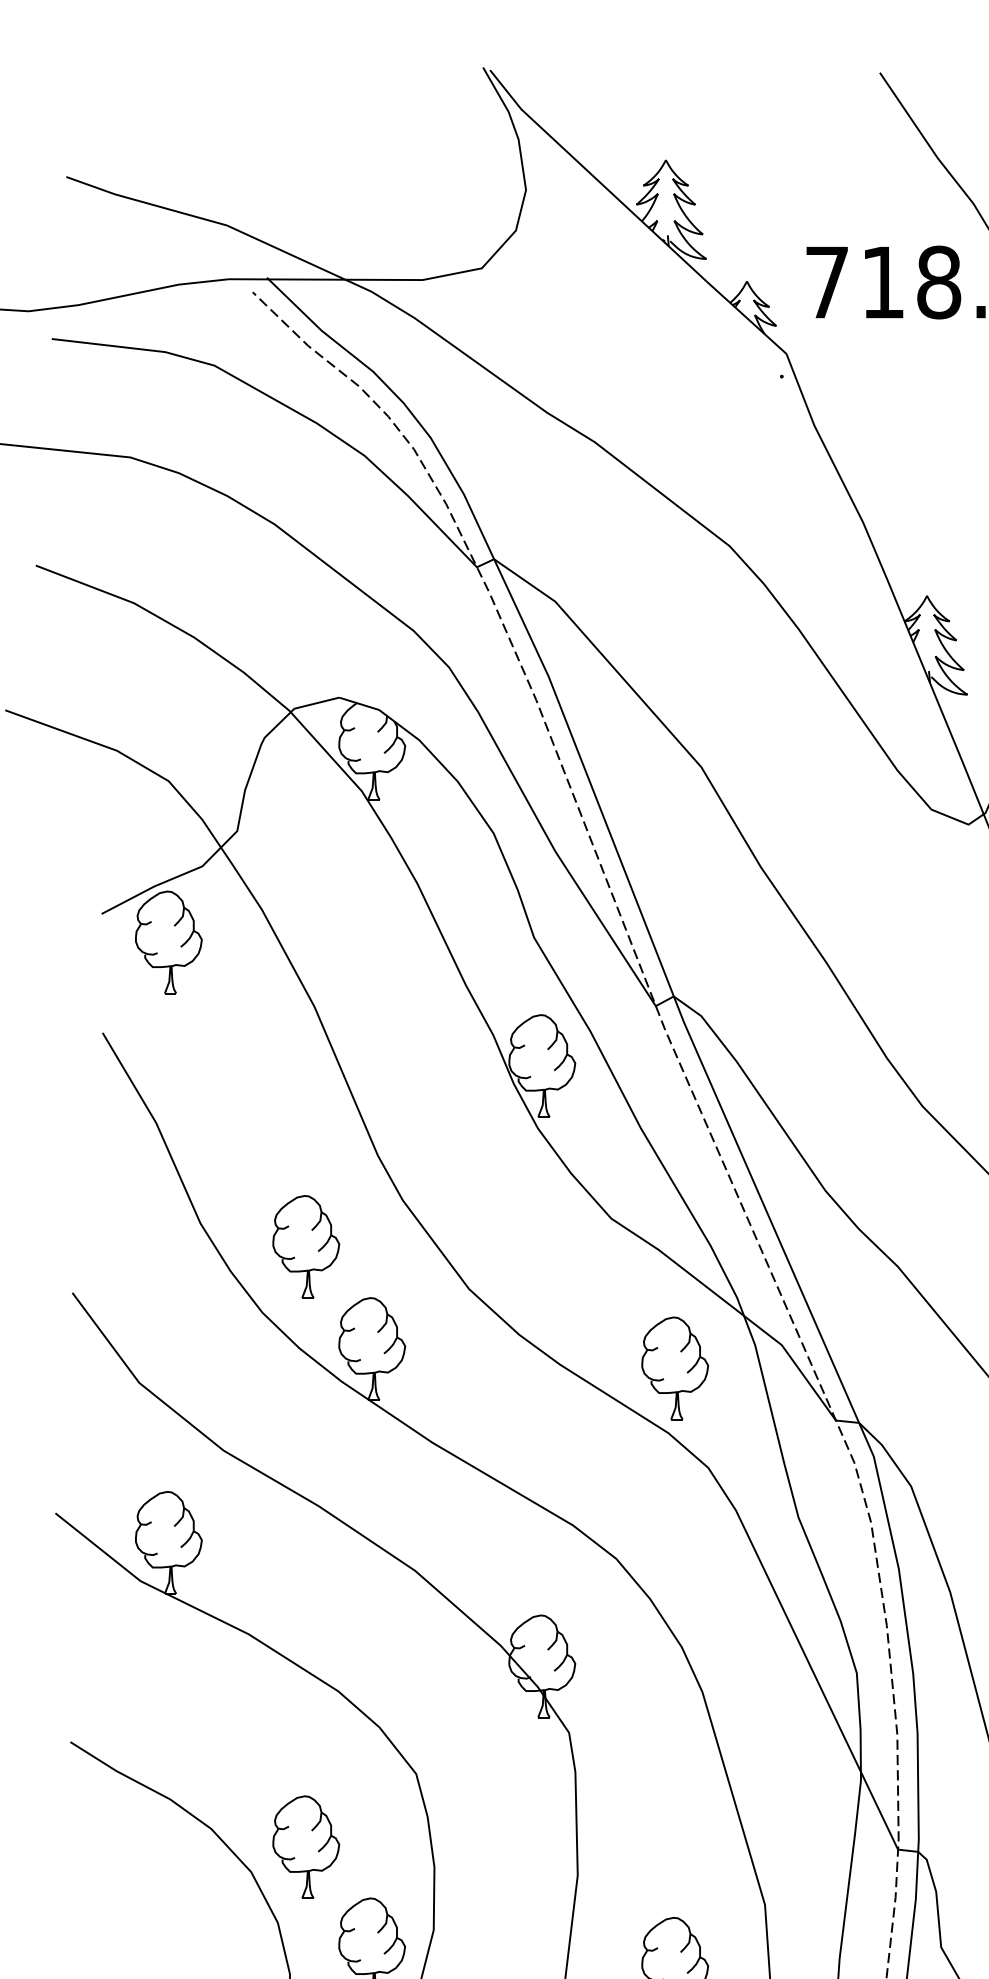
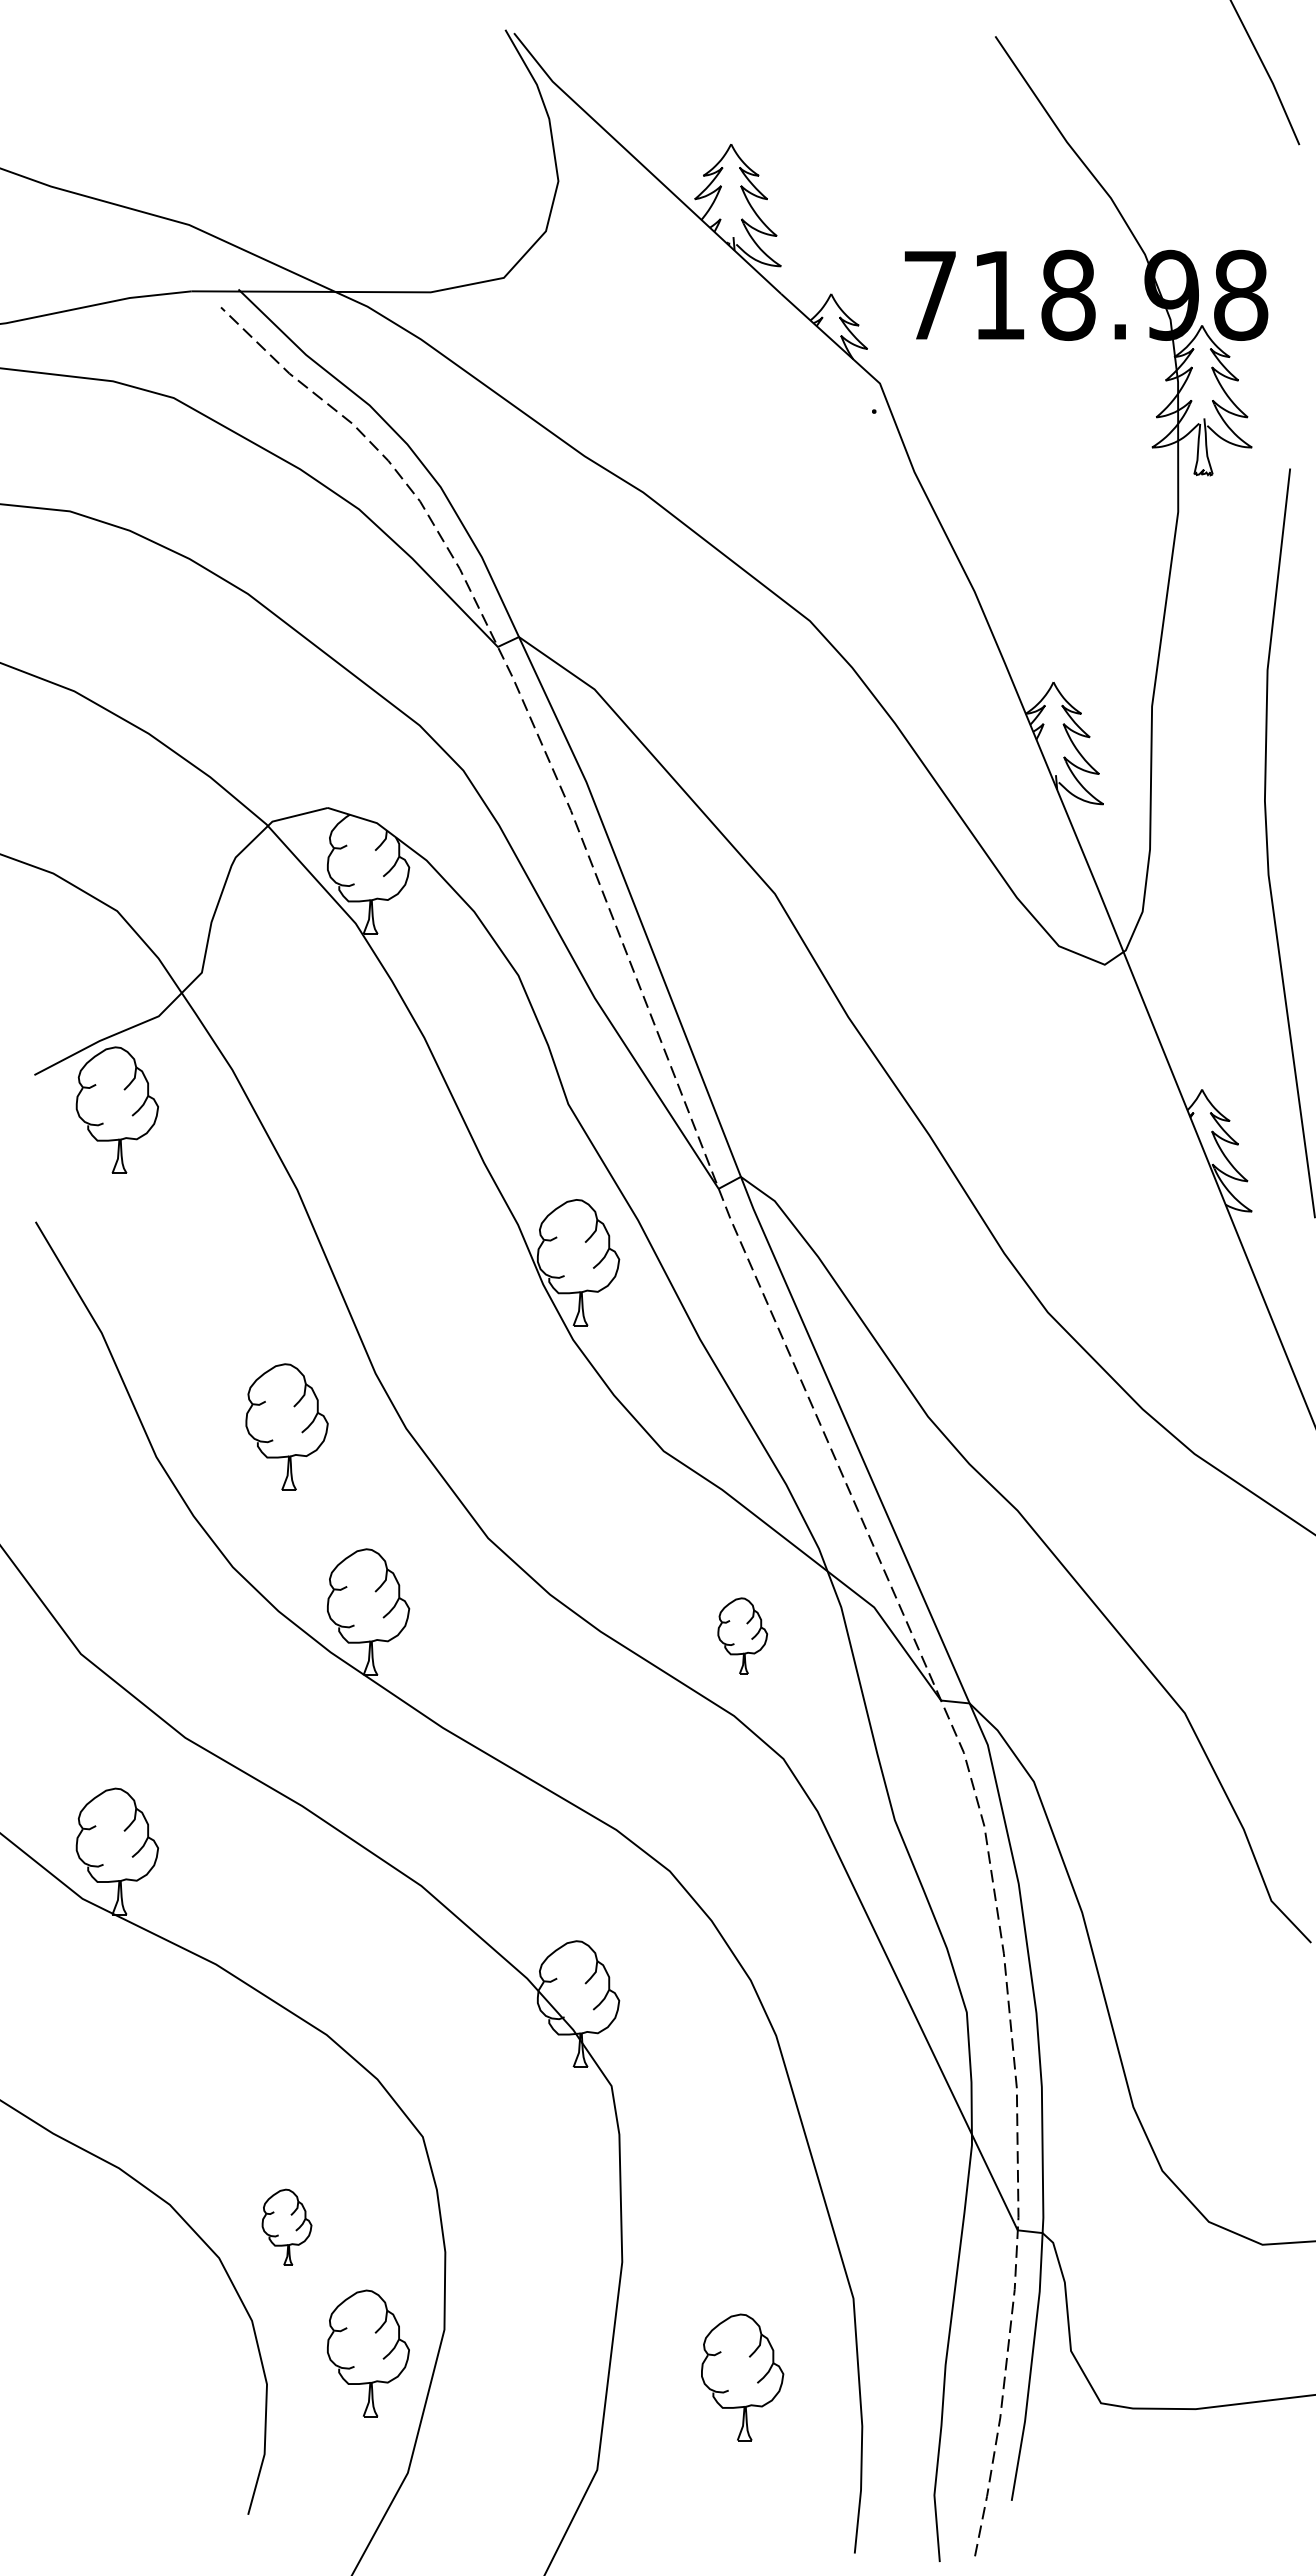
part: (305, 1246) -> (286, 1426), moved
part: (675, 1367) -> (742, 1635), size x0.6
part: (305, 1847) -> (286, 2227), size x0.6

